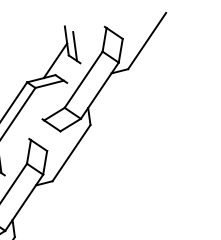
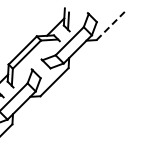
line: (146, 41) -> (110, 26), solid -> dashed

